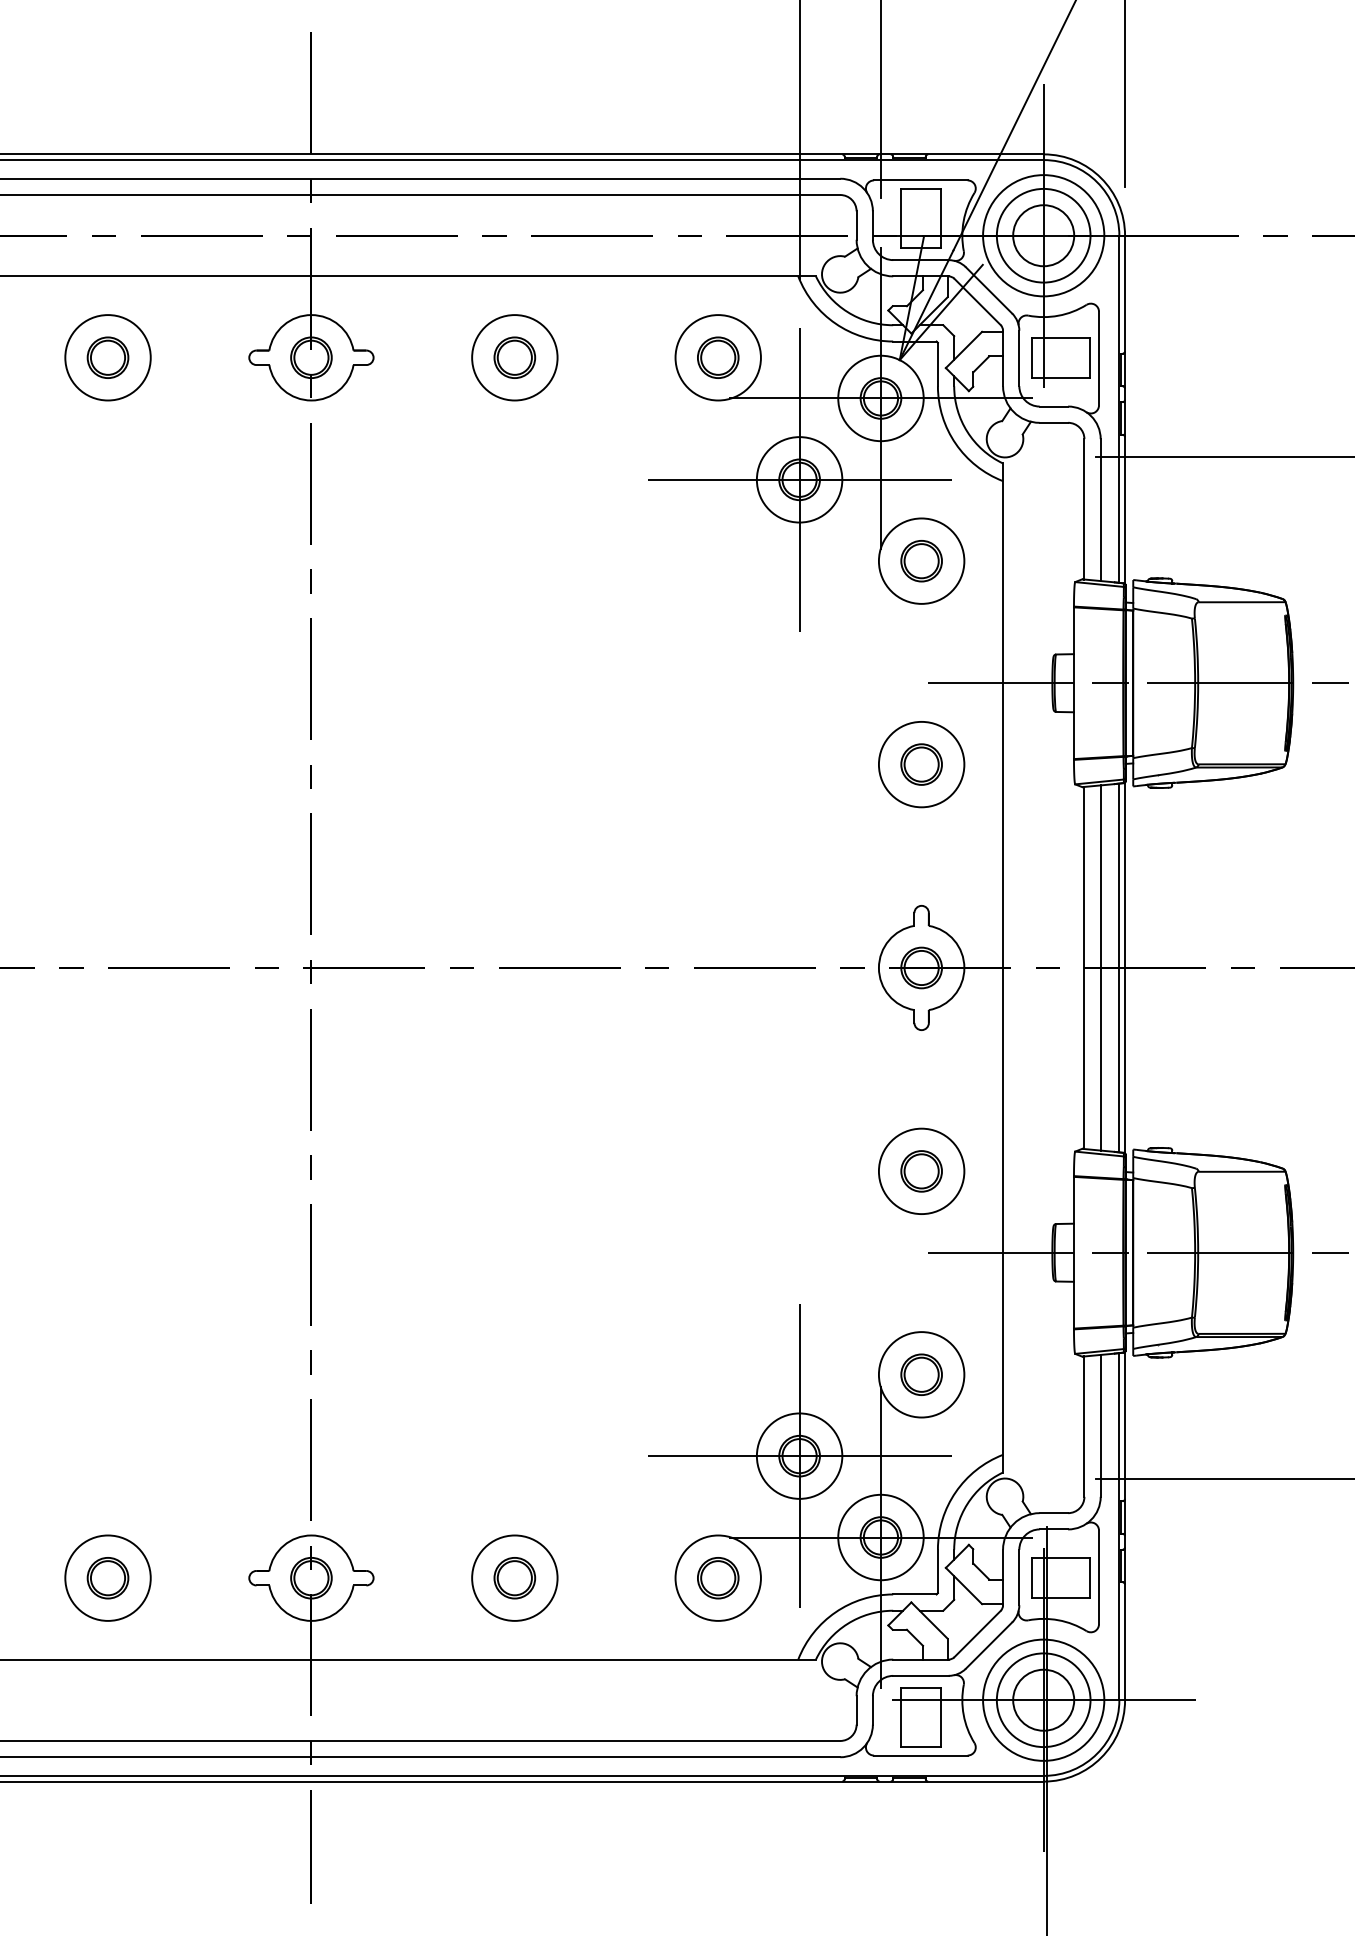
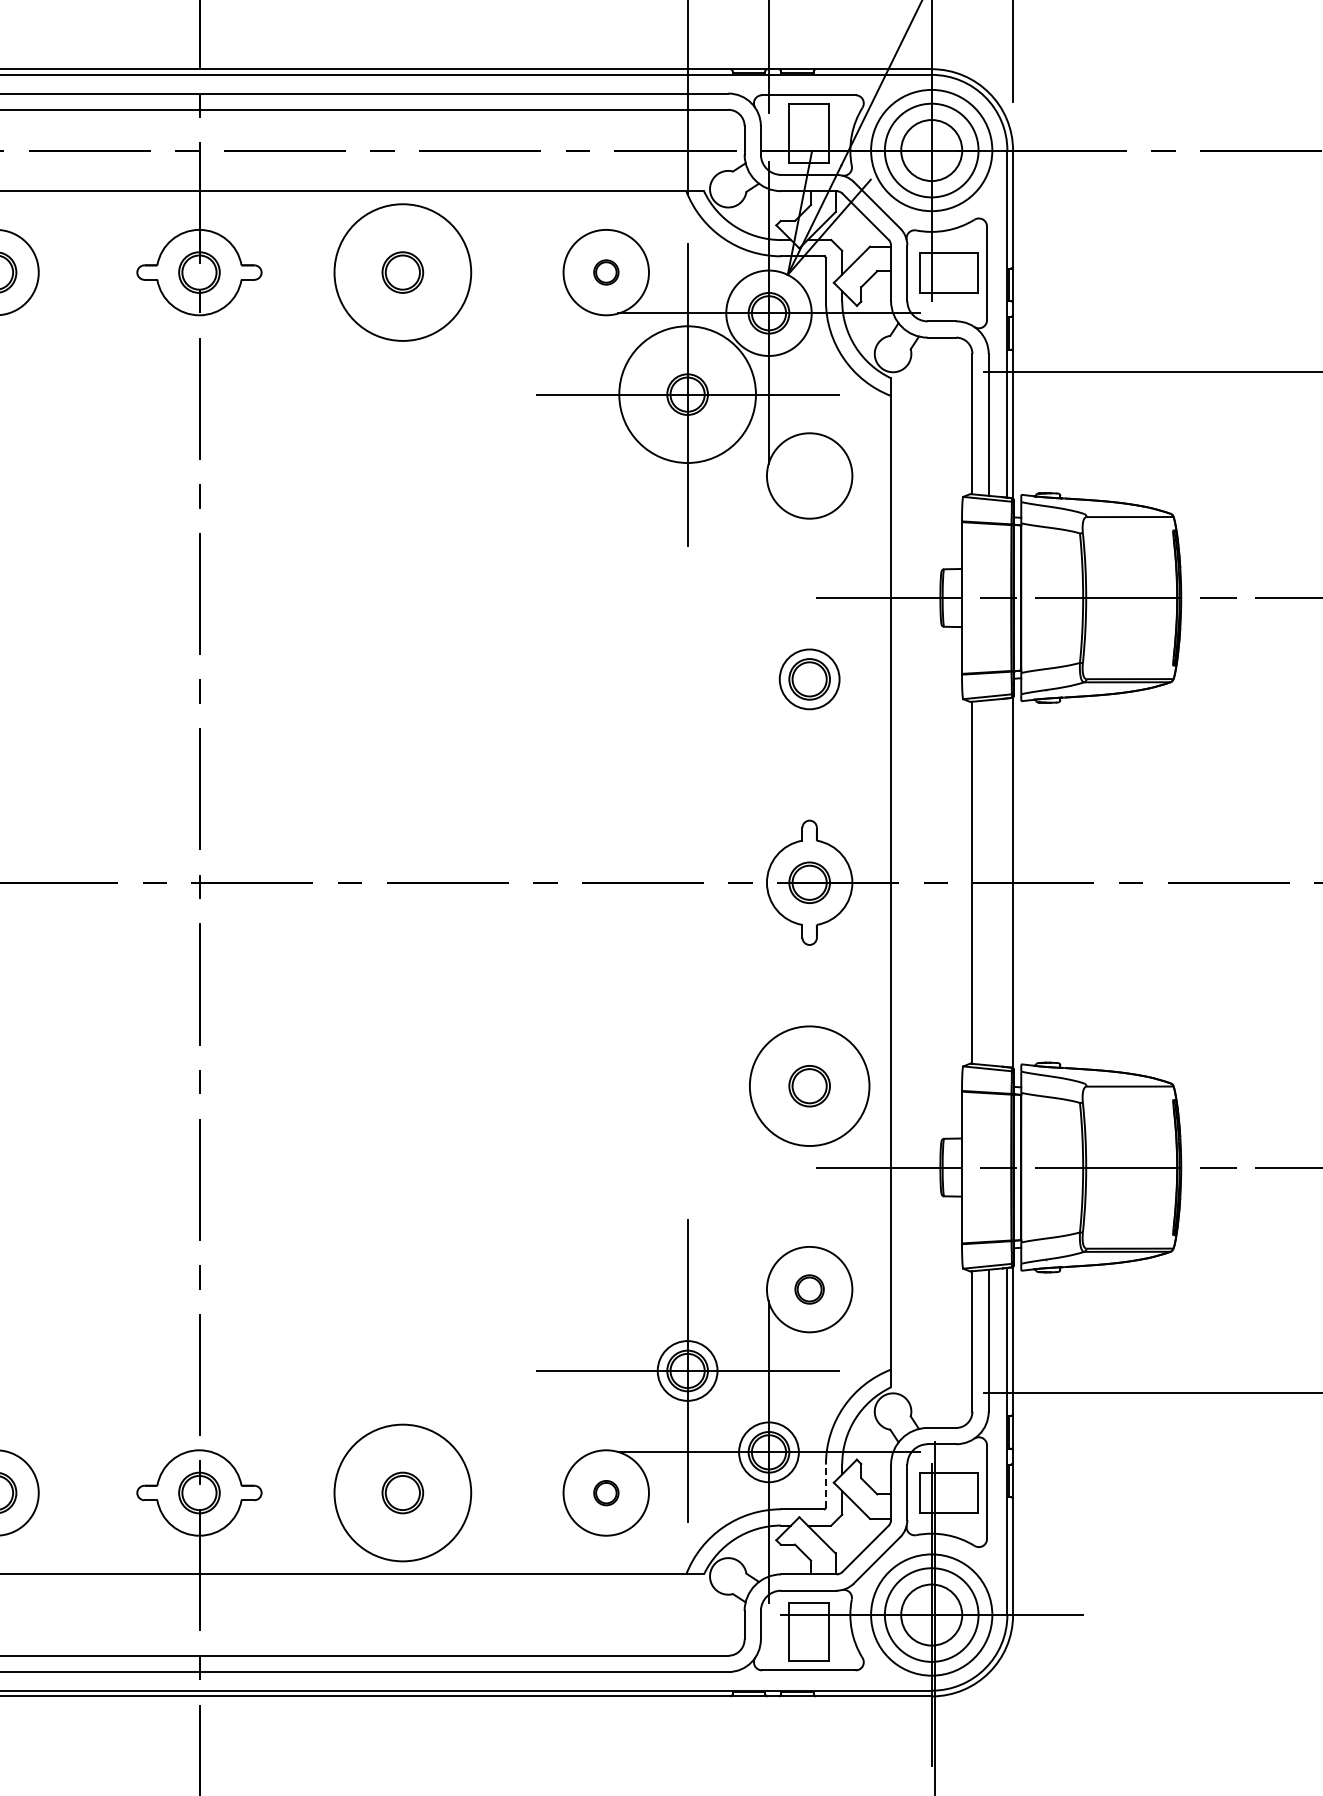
circle: (514, 357) -> (402, 272), size x1.6
part: (718, 357) -> (606, 272), size x0.6
circle: (799, 479) -> (687, 394), size x1.6
part: (921, 561) -> (809, 476), removed
circle: (921, 764) -> (809, 679), size x0.7
line: (1100, 967) -> (988, 882), removed
line: (1119, 967) -> (1007, 882), removed
circle: (921, 1171) -> (809, 1086), size x1.4
part: (921, 1374) -> (809, 1289), size x0.7
circle: (799, 1455) -> (687, 1370), size x0.7
circle: (880, 1537) -> (768, 1452), size x0.7
line: (937, 1571) -> (825, 1486), solid -> dashed
circle: (514, 1577) -> (402, 1492), size x1.6
part: (718, 1578) -> (606, 1493), size x0.6

